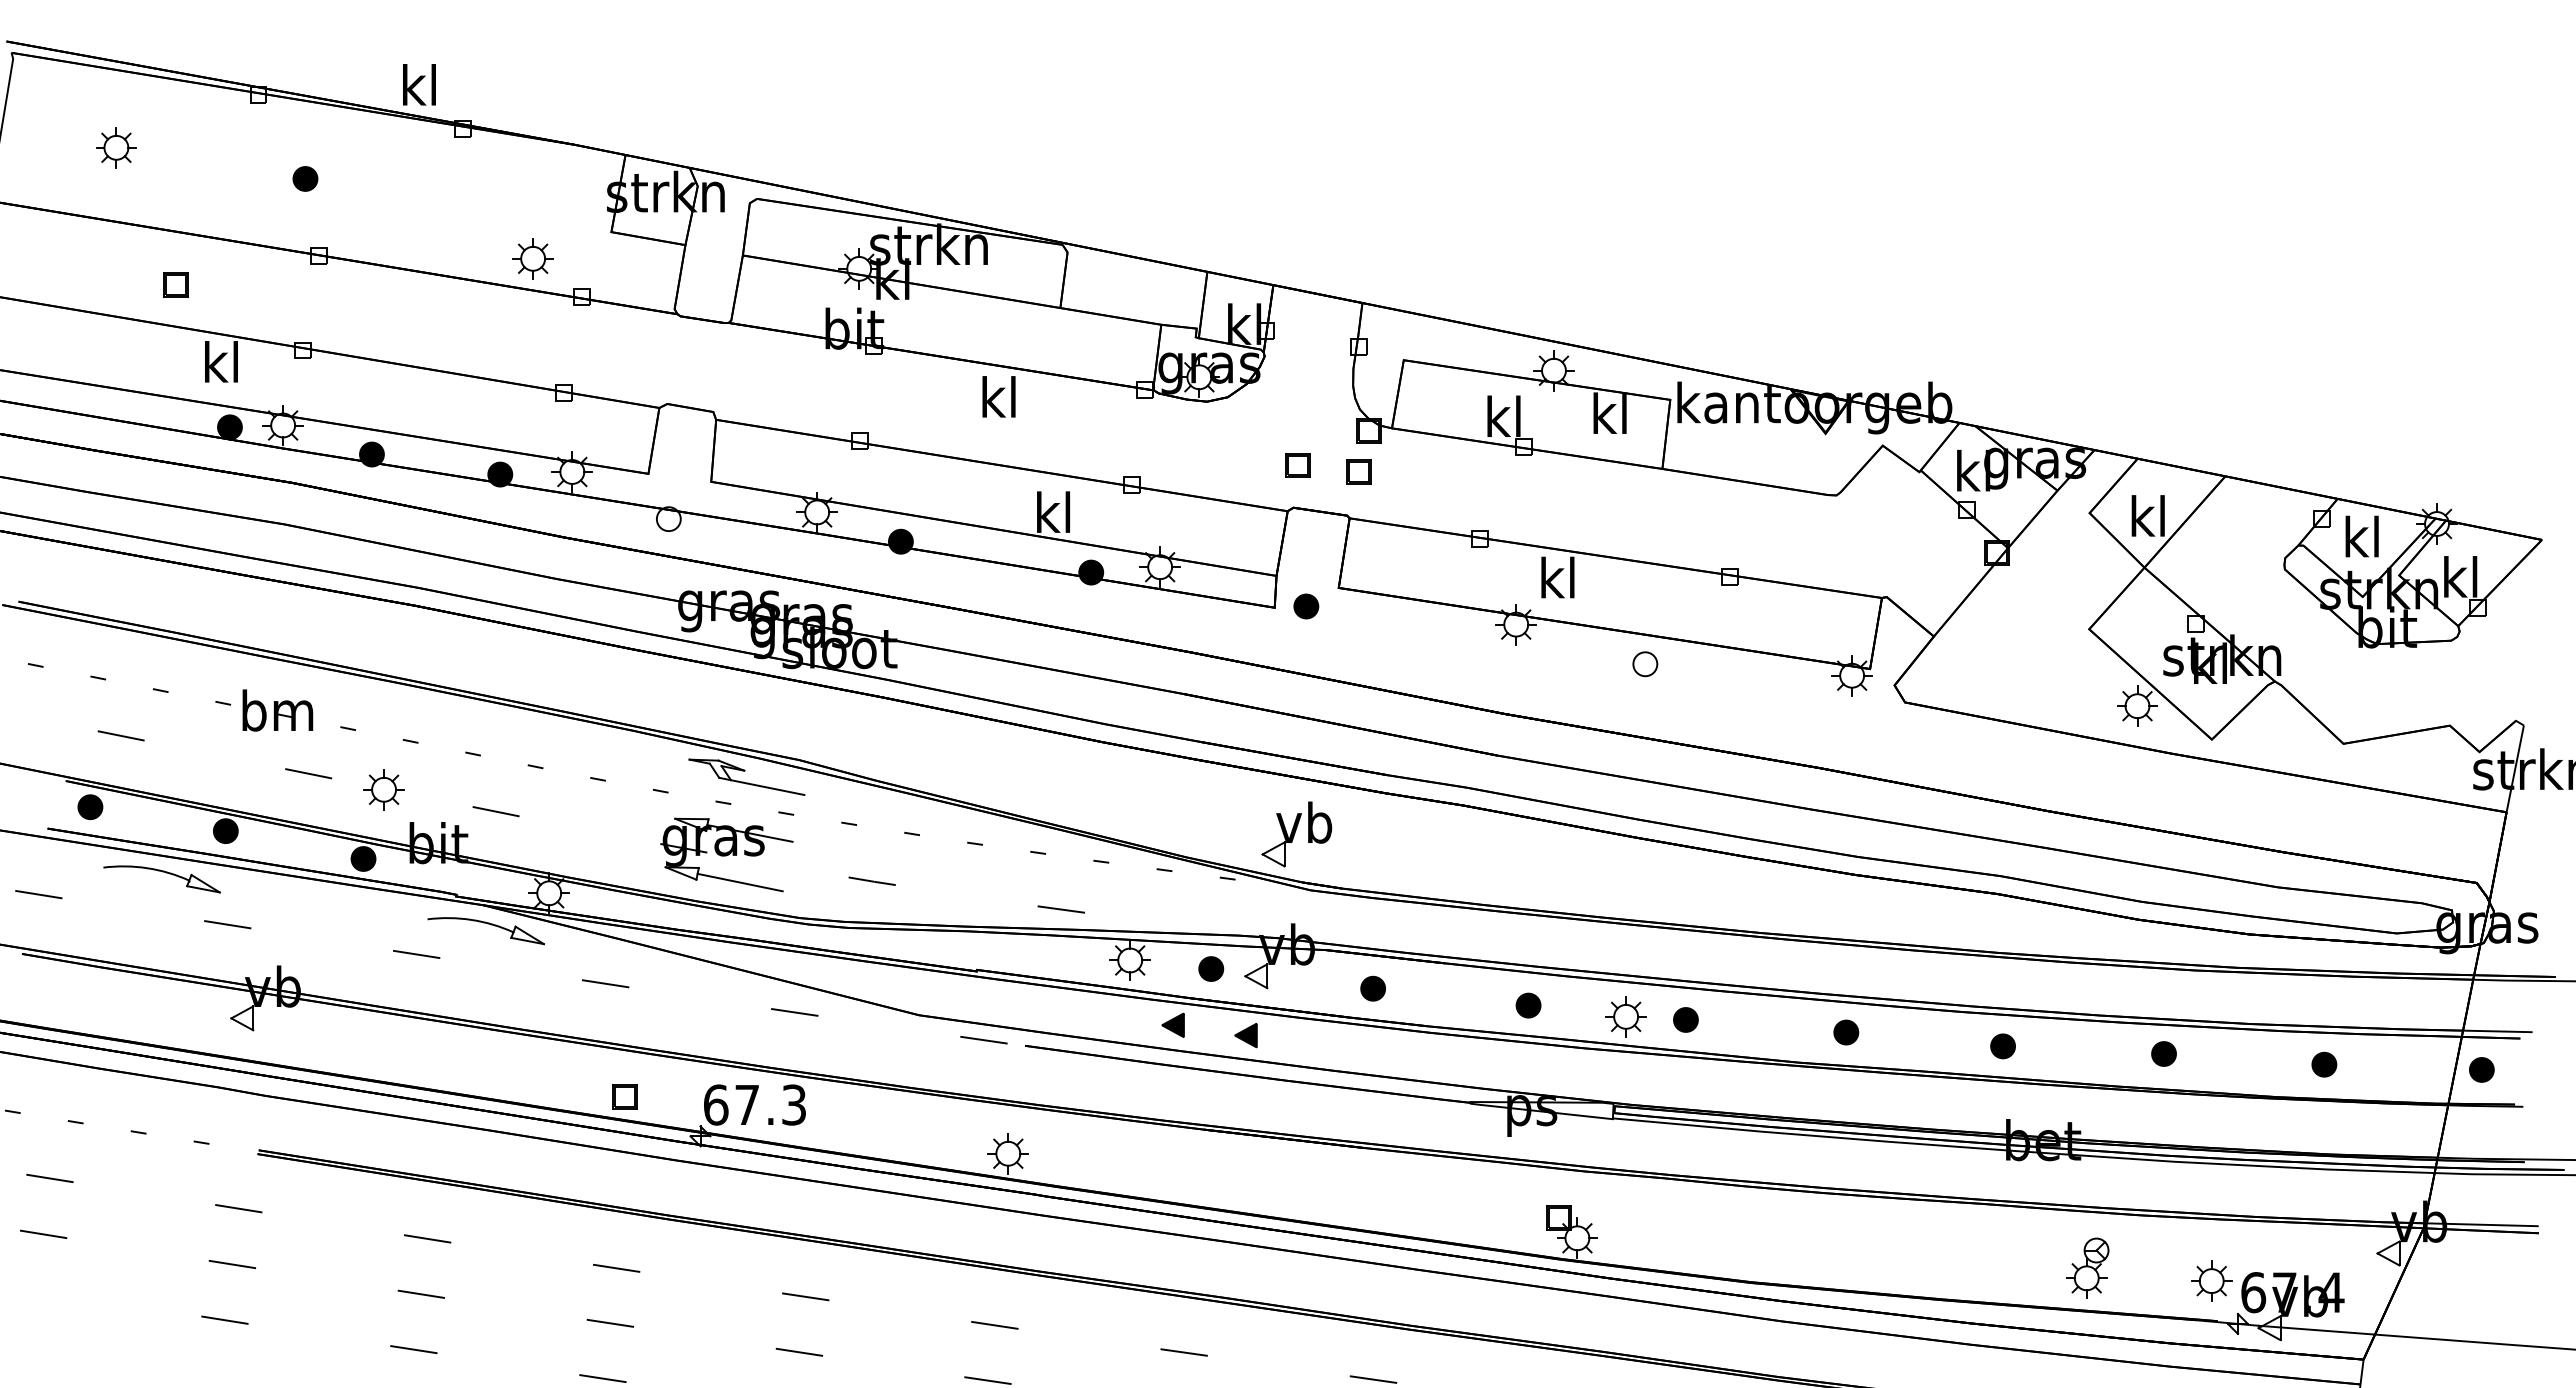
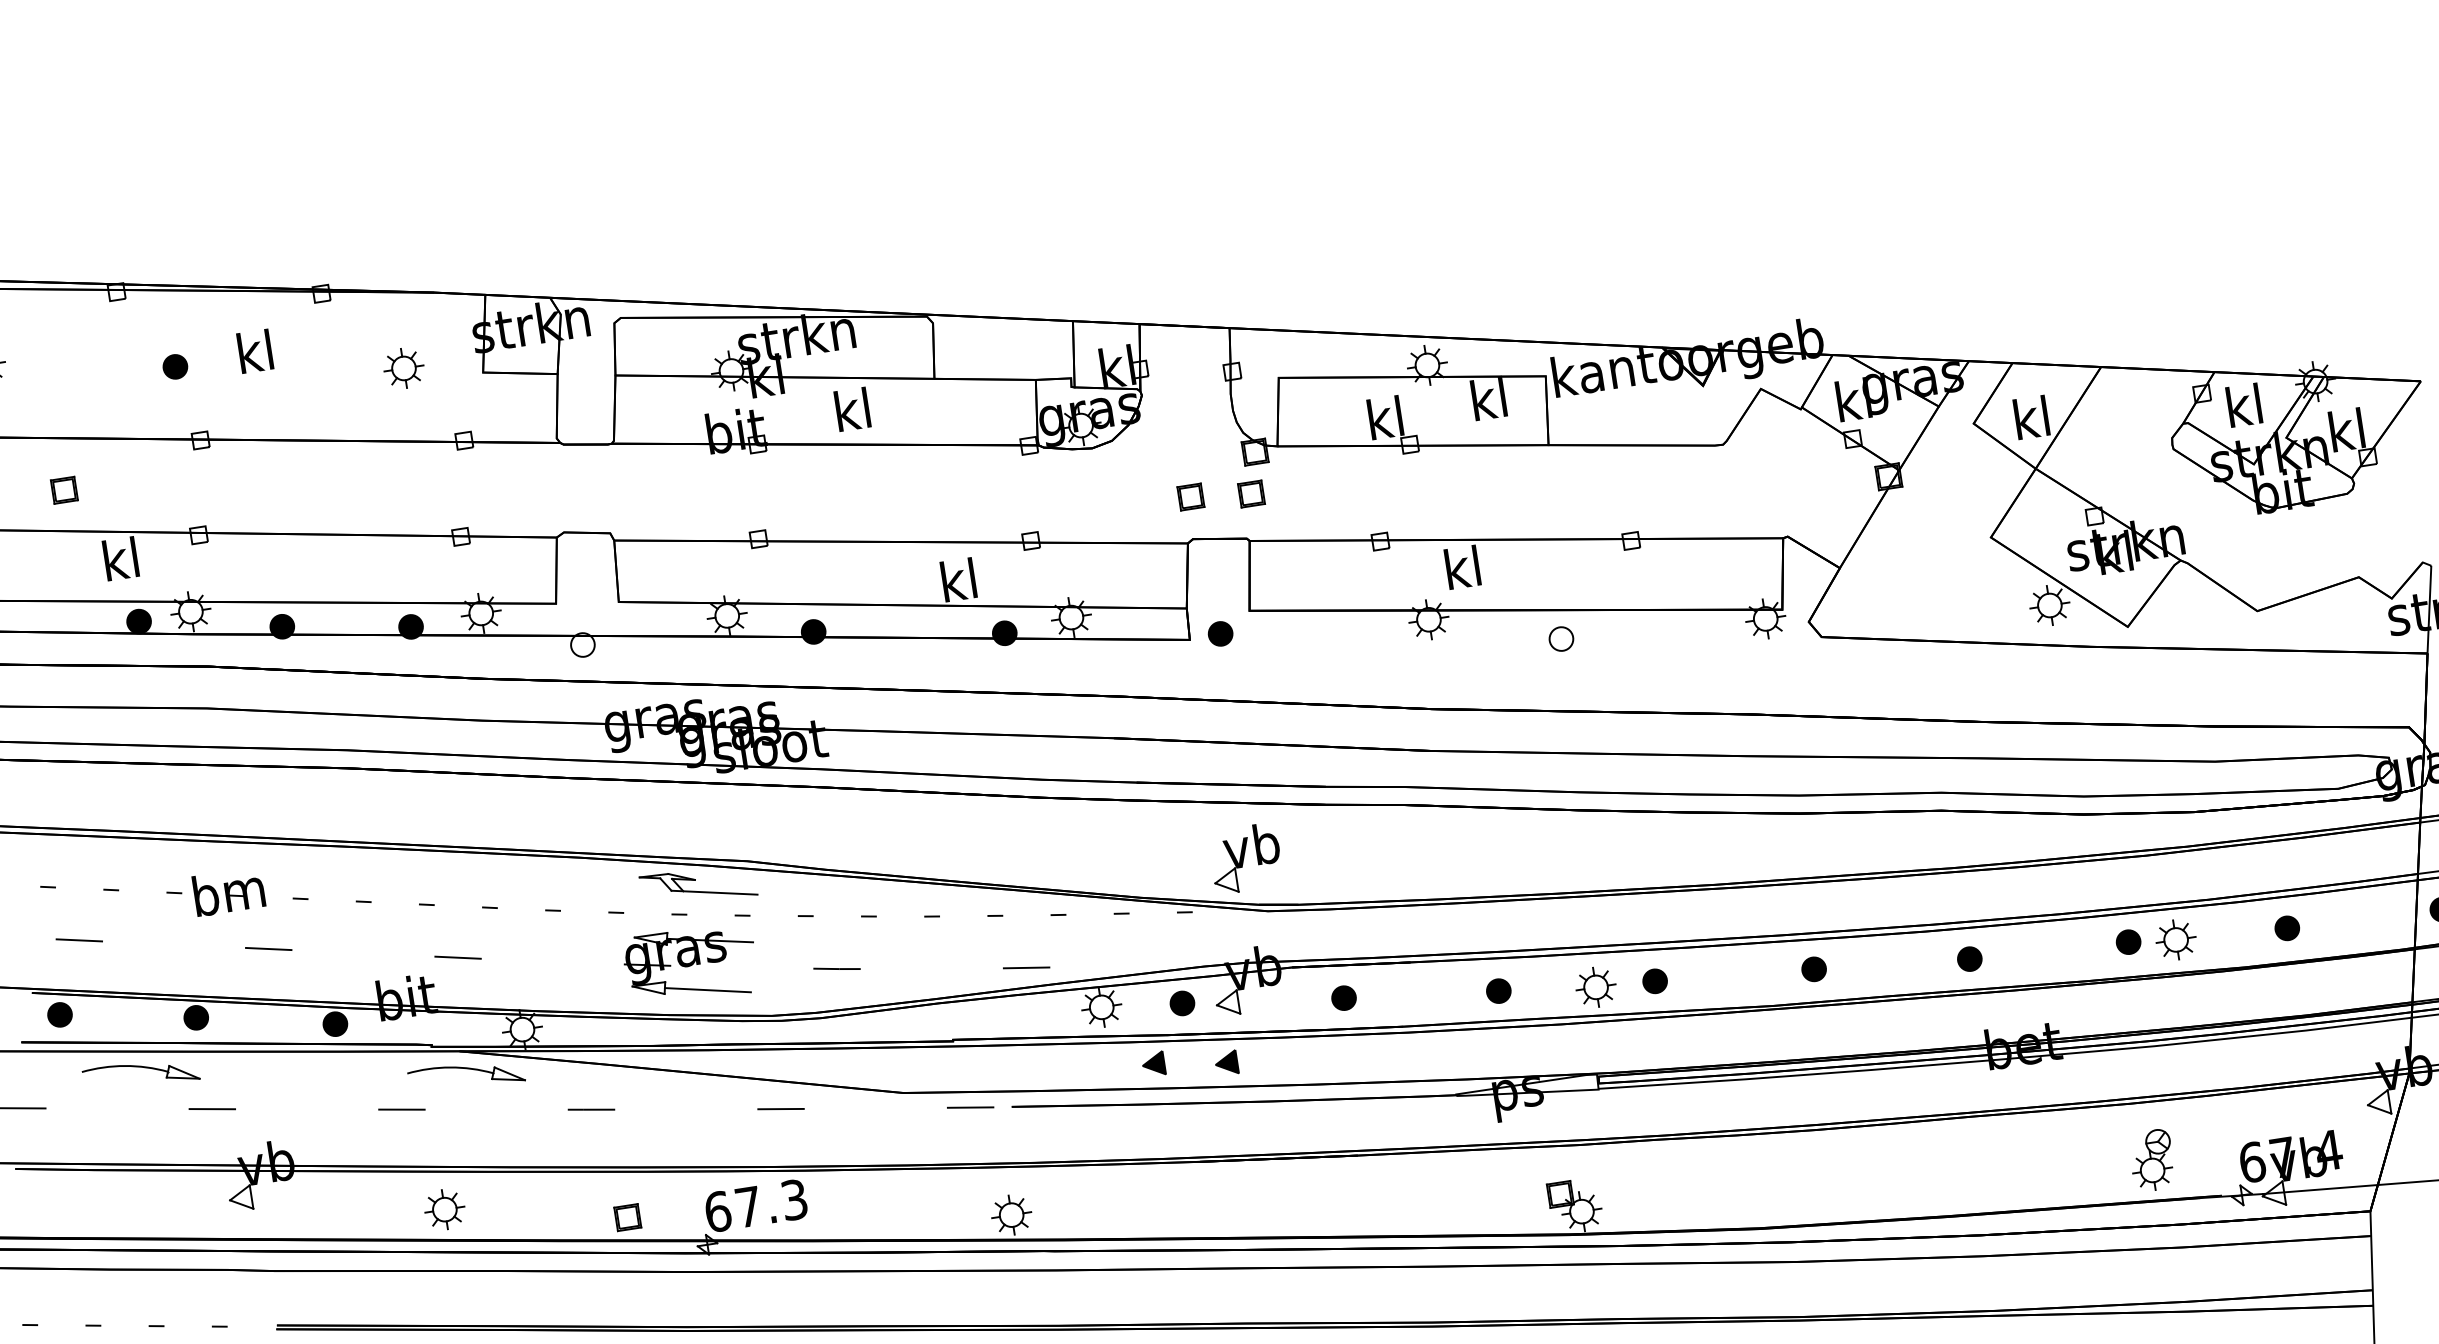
text: (419, 84) -> (255, 351), moved
part: (532, 258) -> (403, 368), moved
text: (998, 396) -> (851, 409), moved
part: (383, 789) -> (444, 1209), moved
part: (2087, 1267) -> (2151, 1159), moved
part: (2211, 1280) -> (2175, 939), moved

